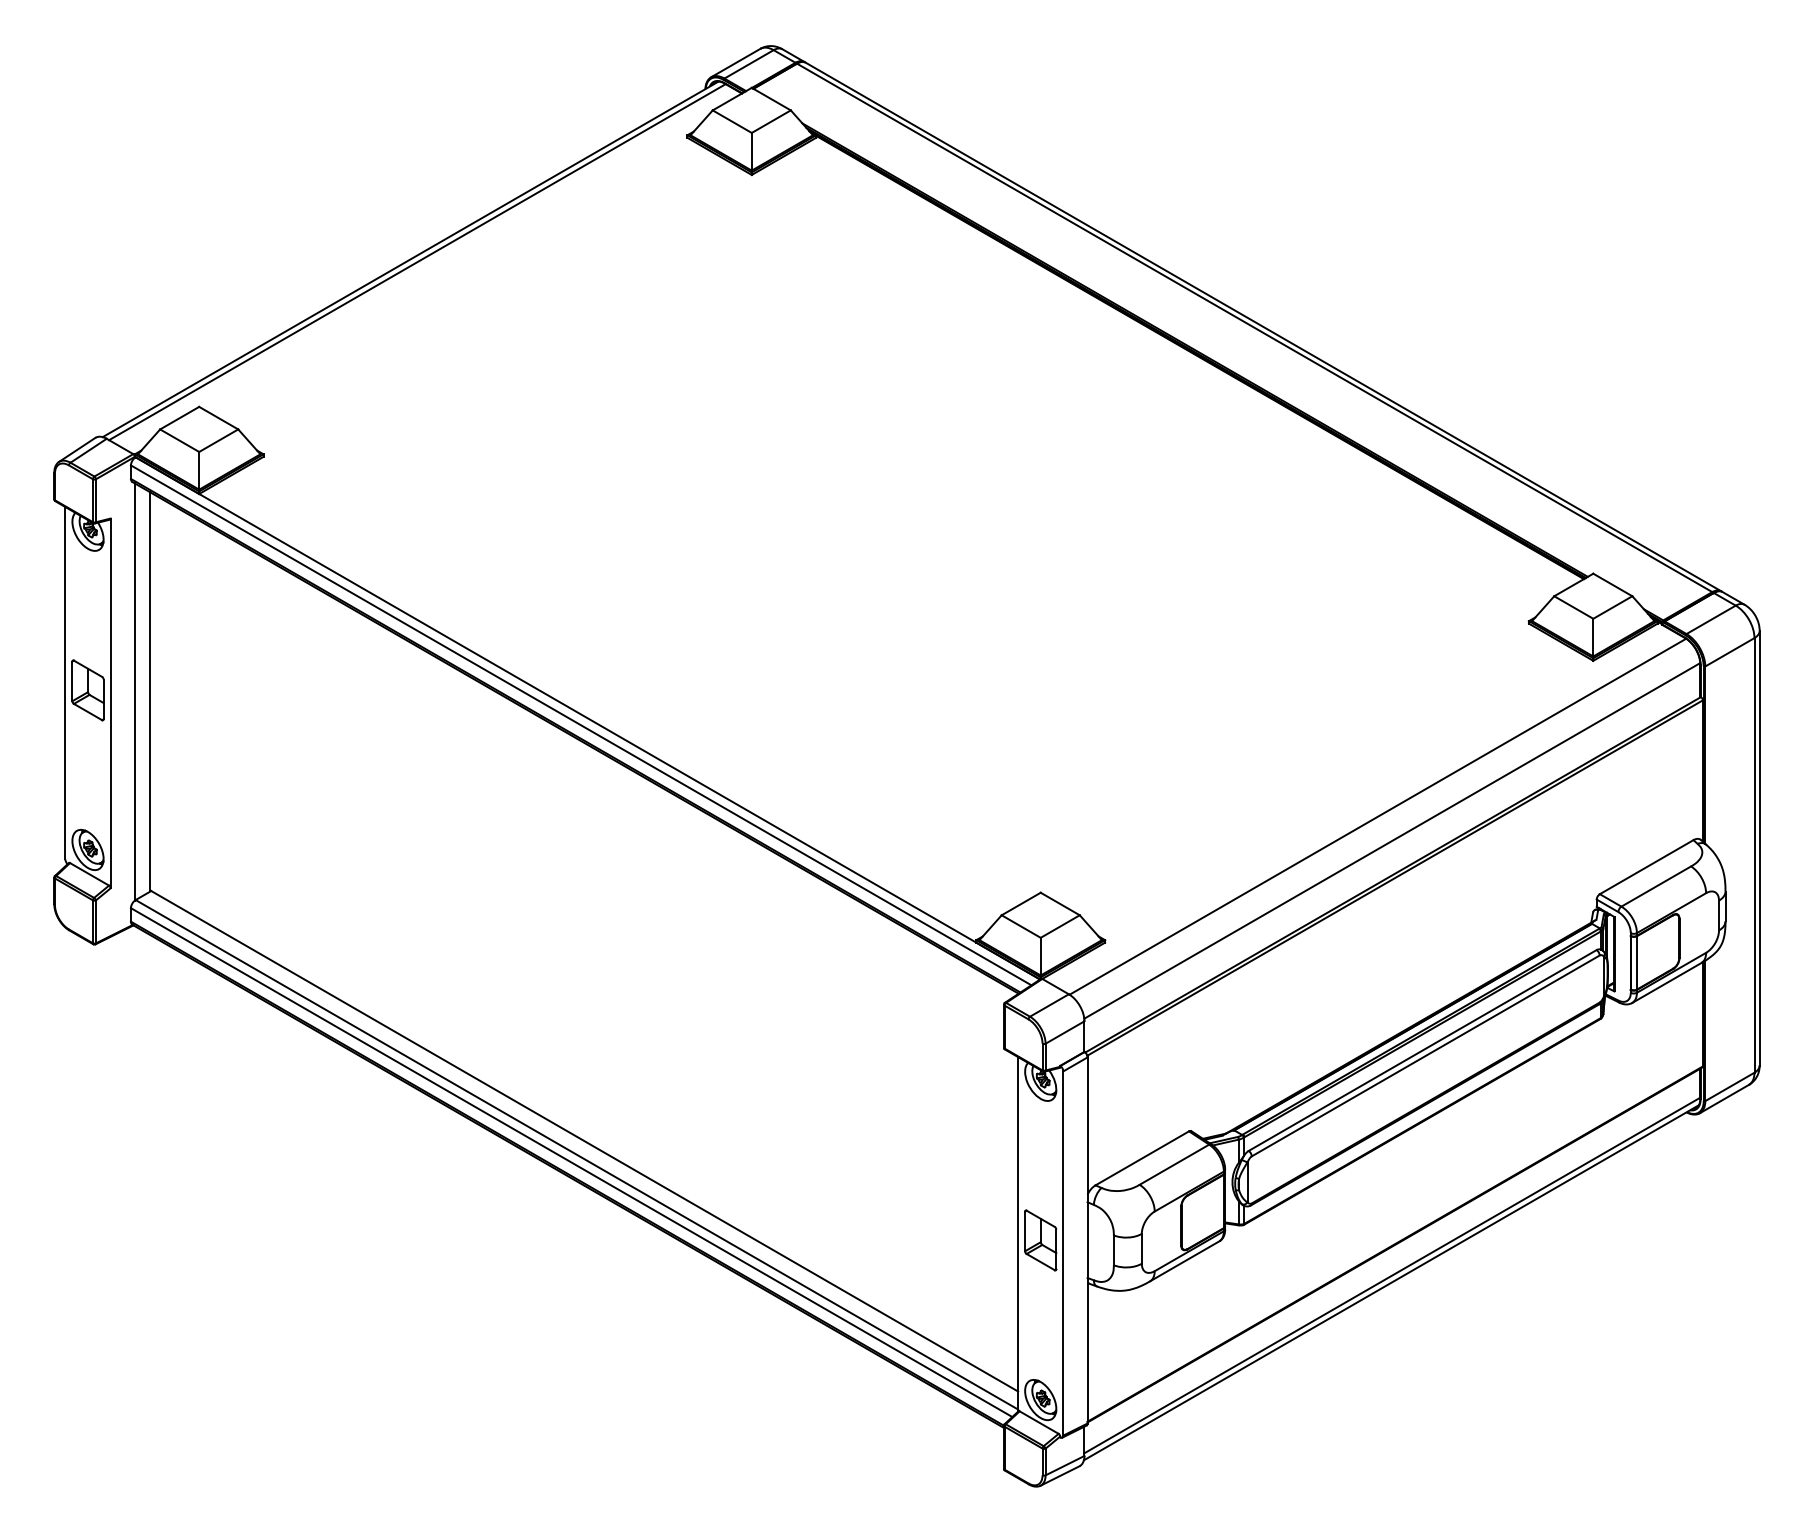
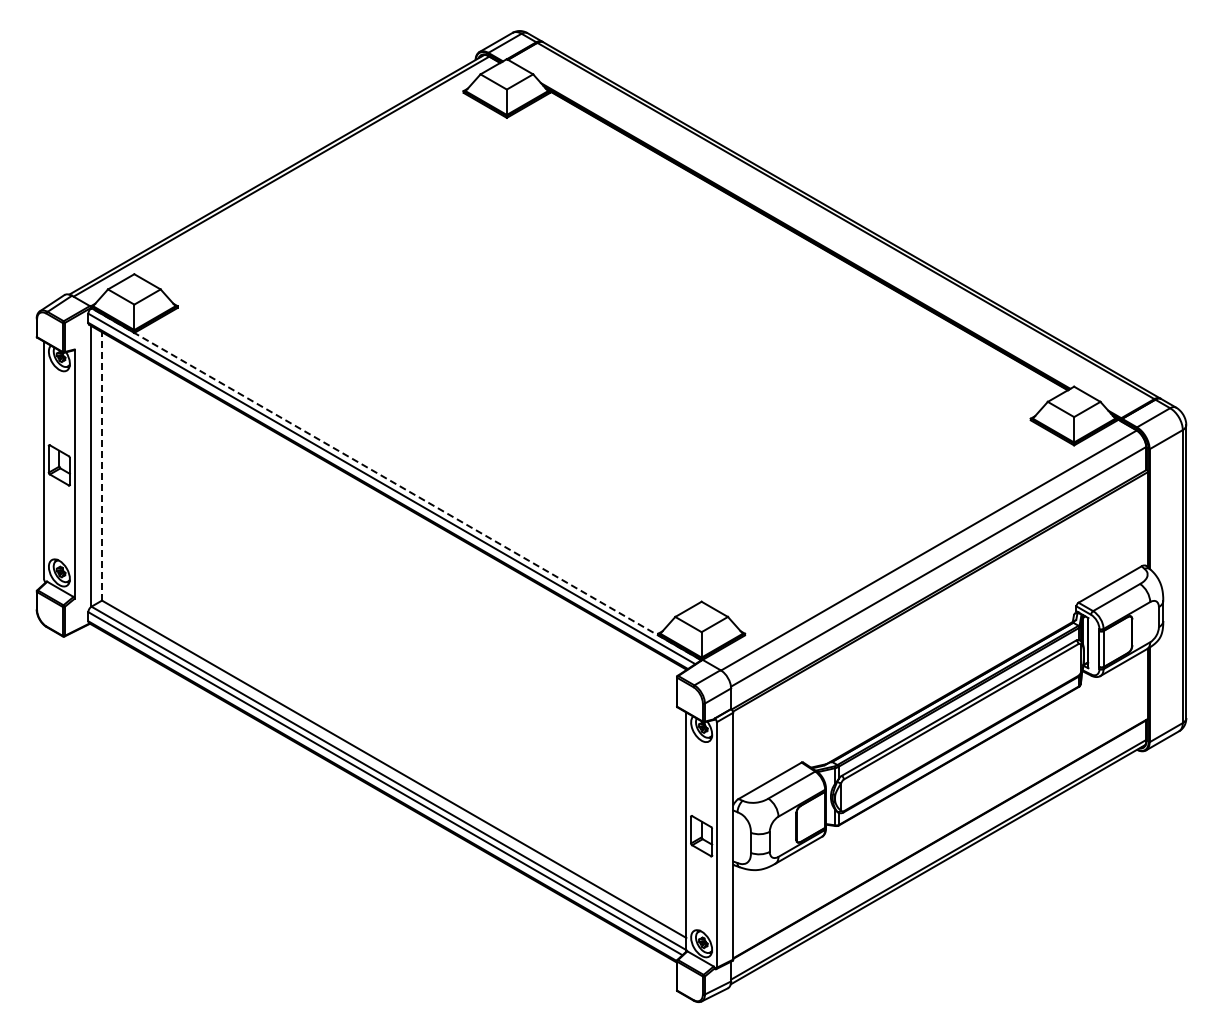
line: (150, 690) -> (101, 465), solid -> dashed
line: (588, 718) -> (396, 484), solid -> dashed

